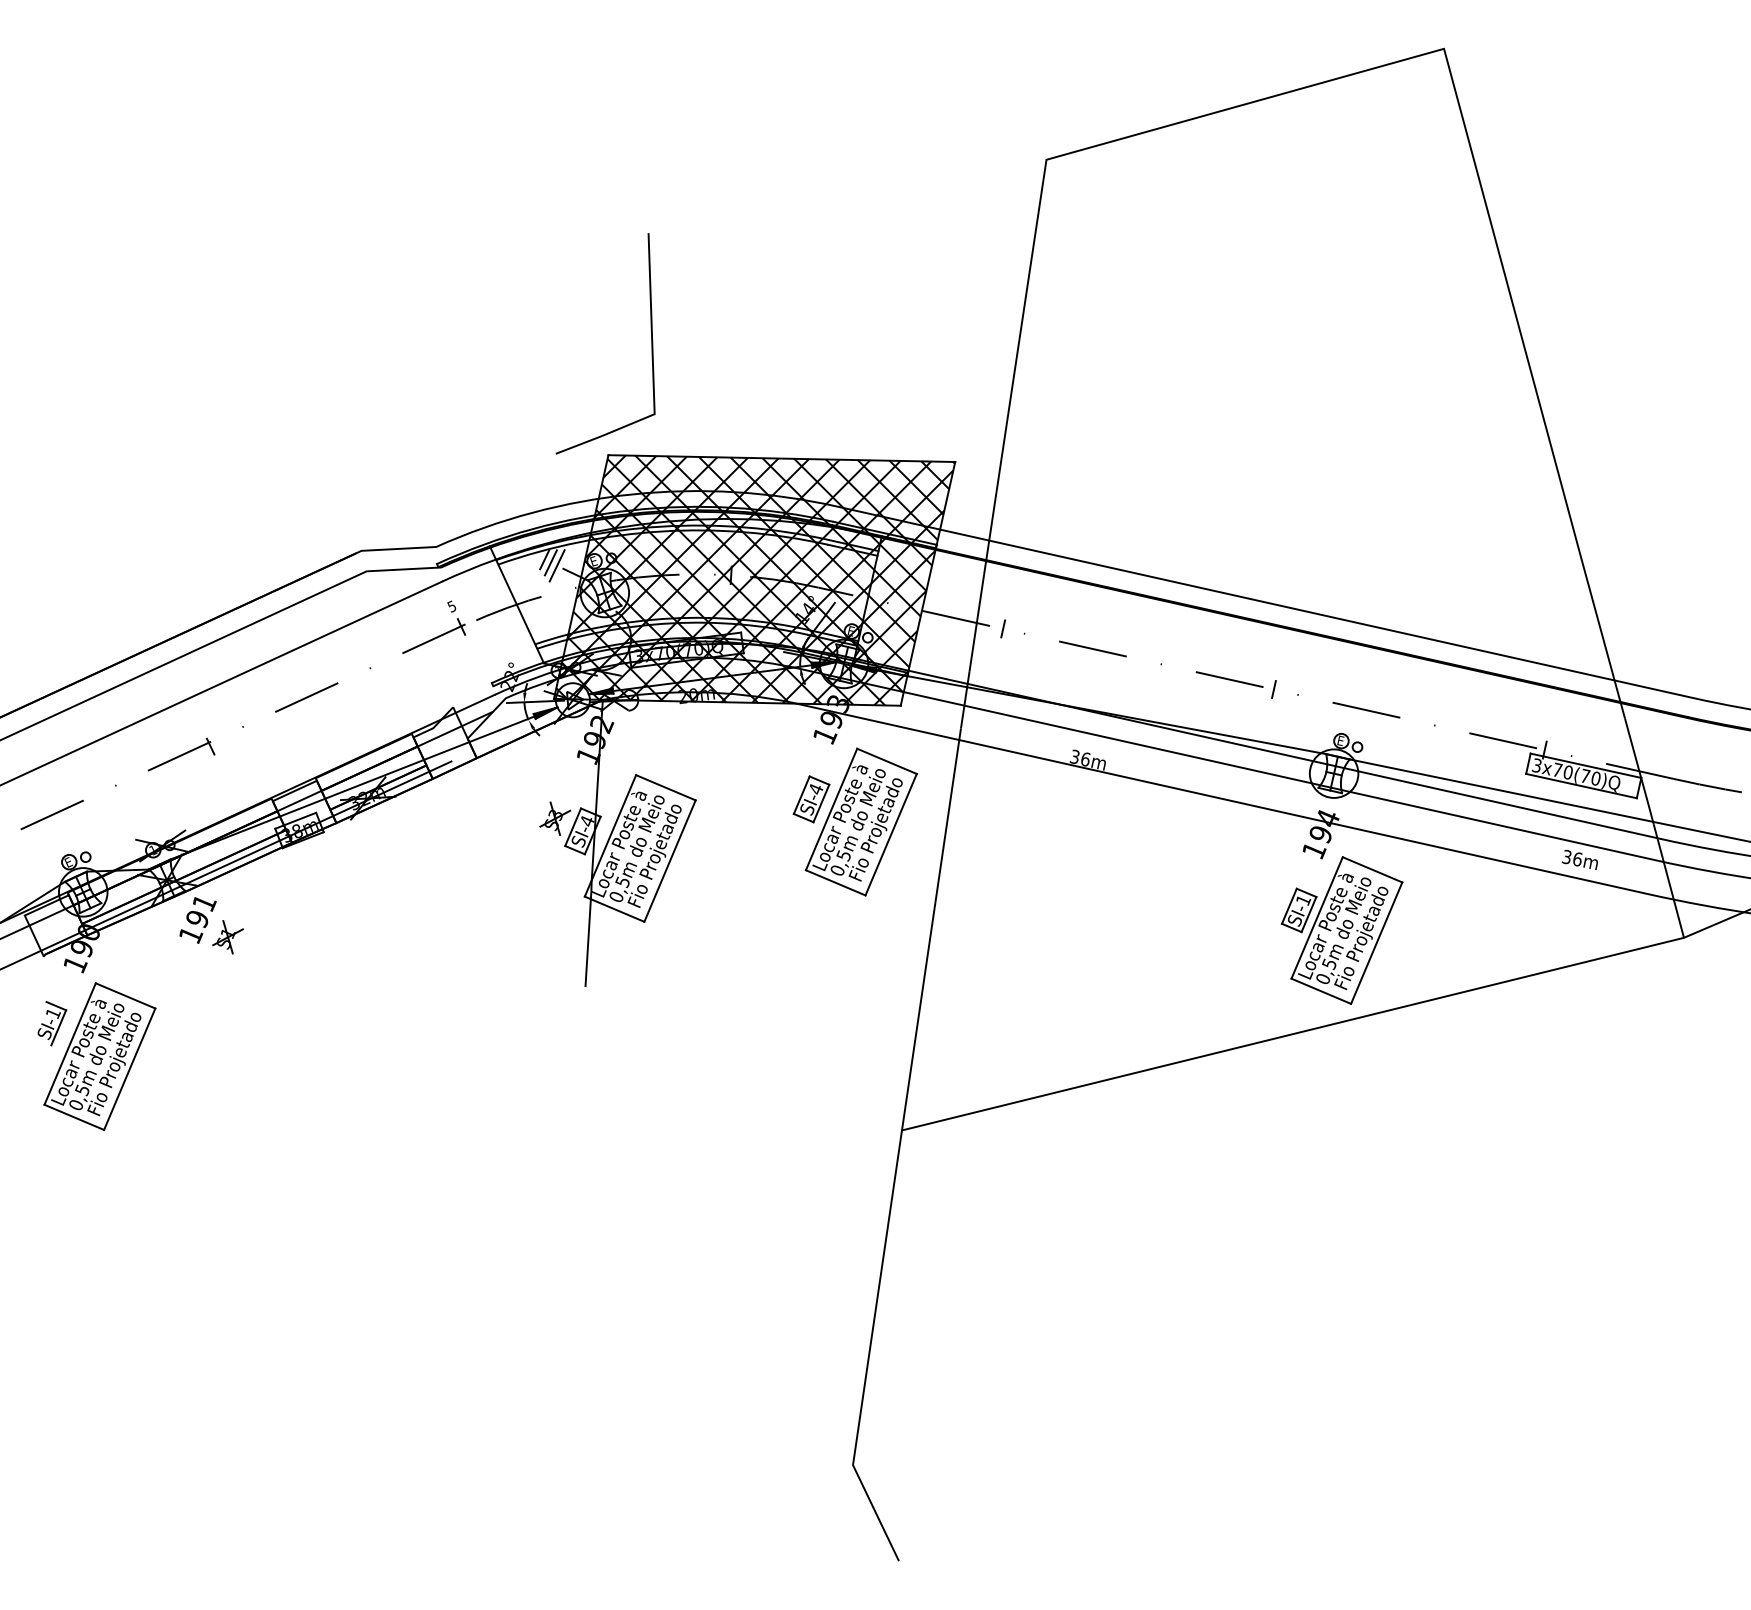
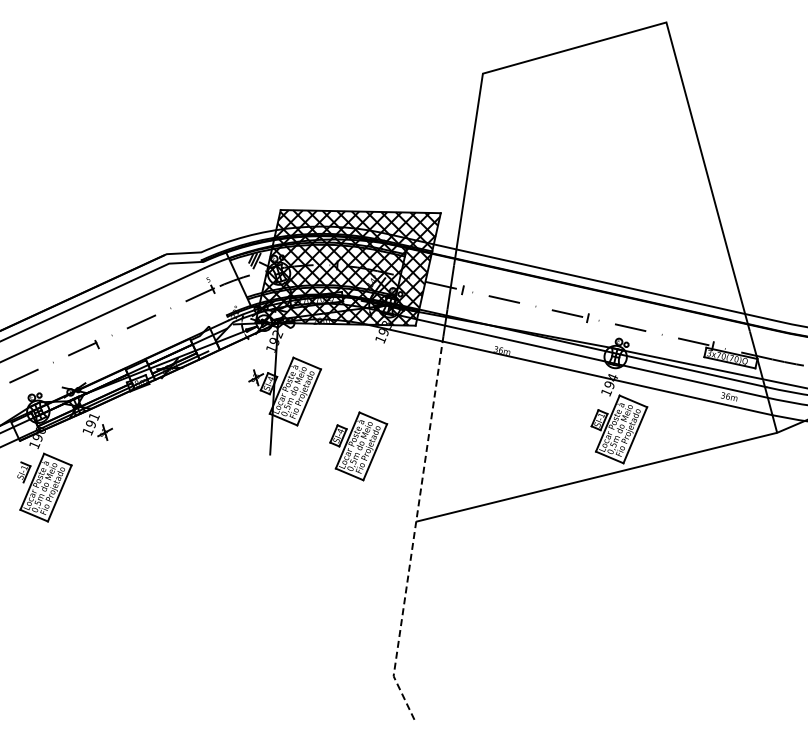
part: (649, 334) -> (299, 154), removed
part: (854, 822) -> (358, 446), moved
line: (898, 1151) -> (414, 531), solid -> dashed

